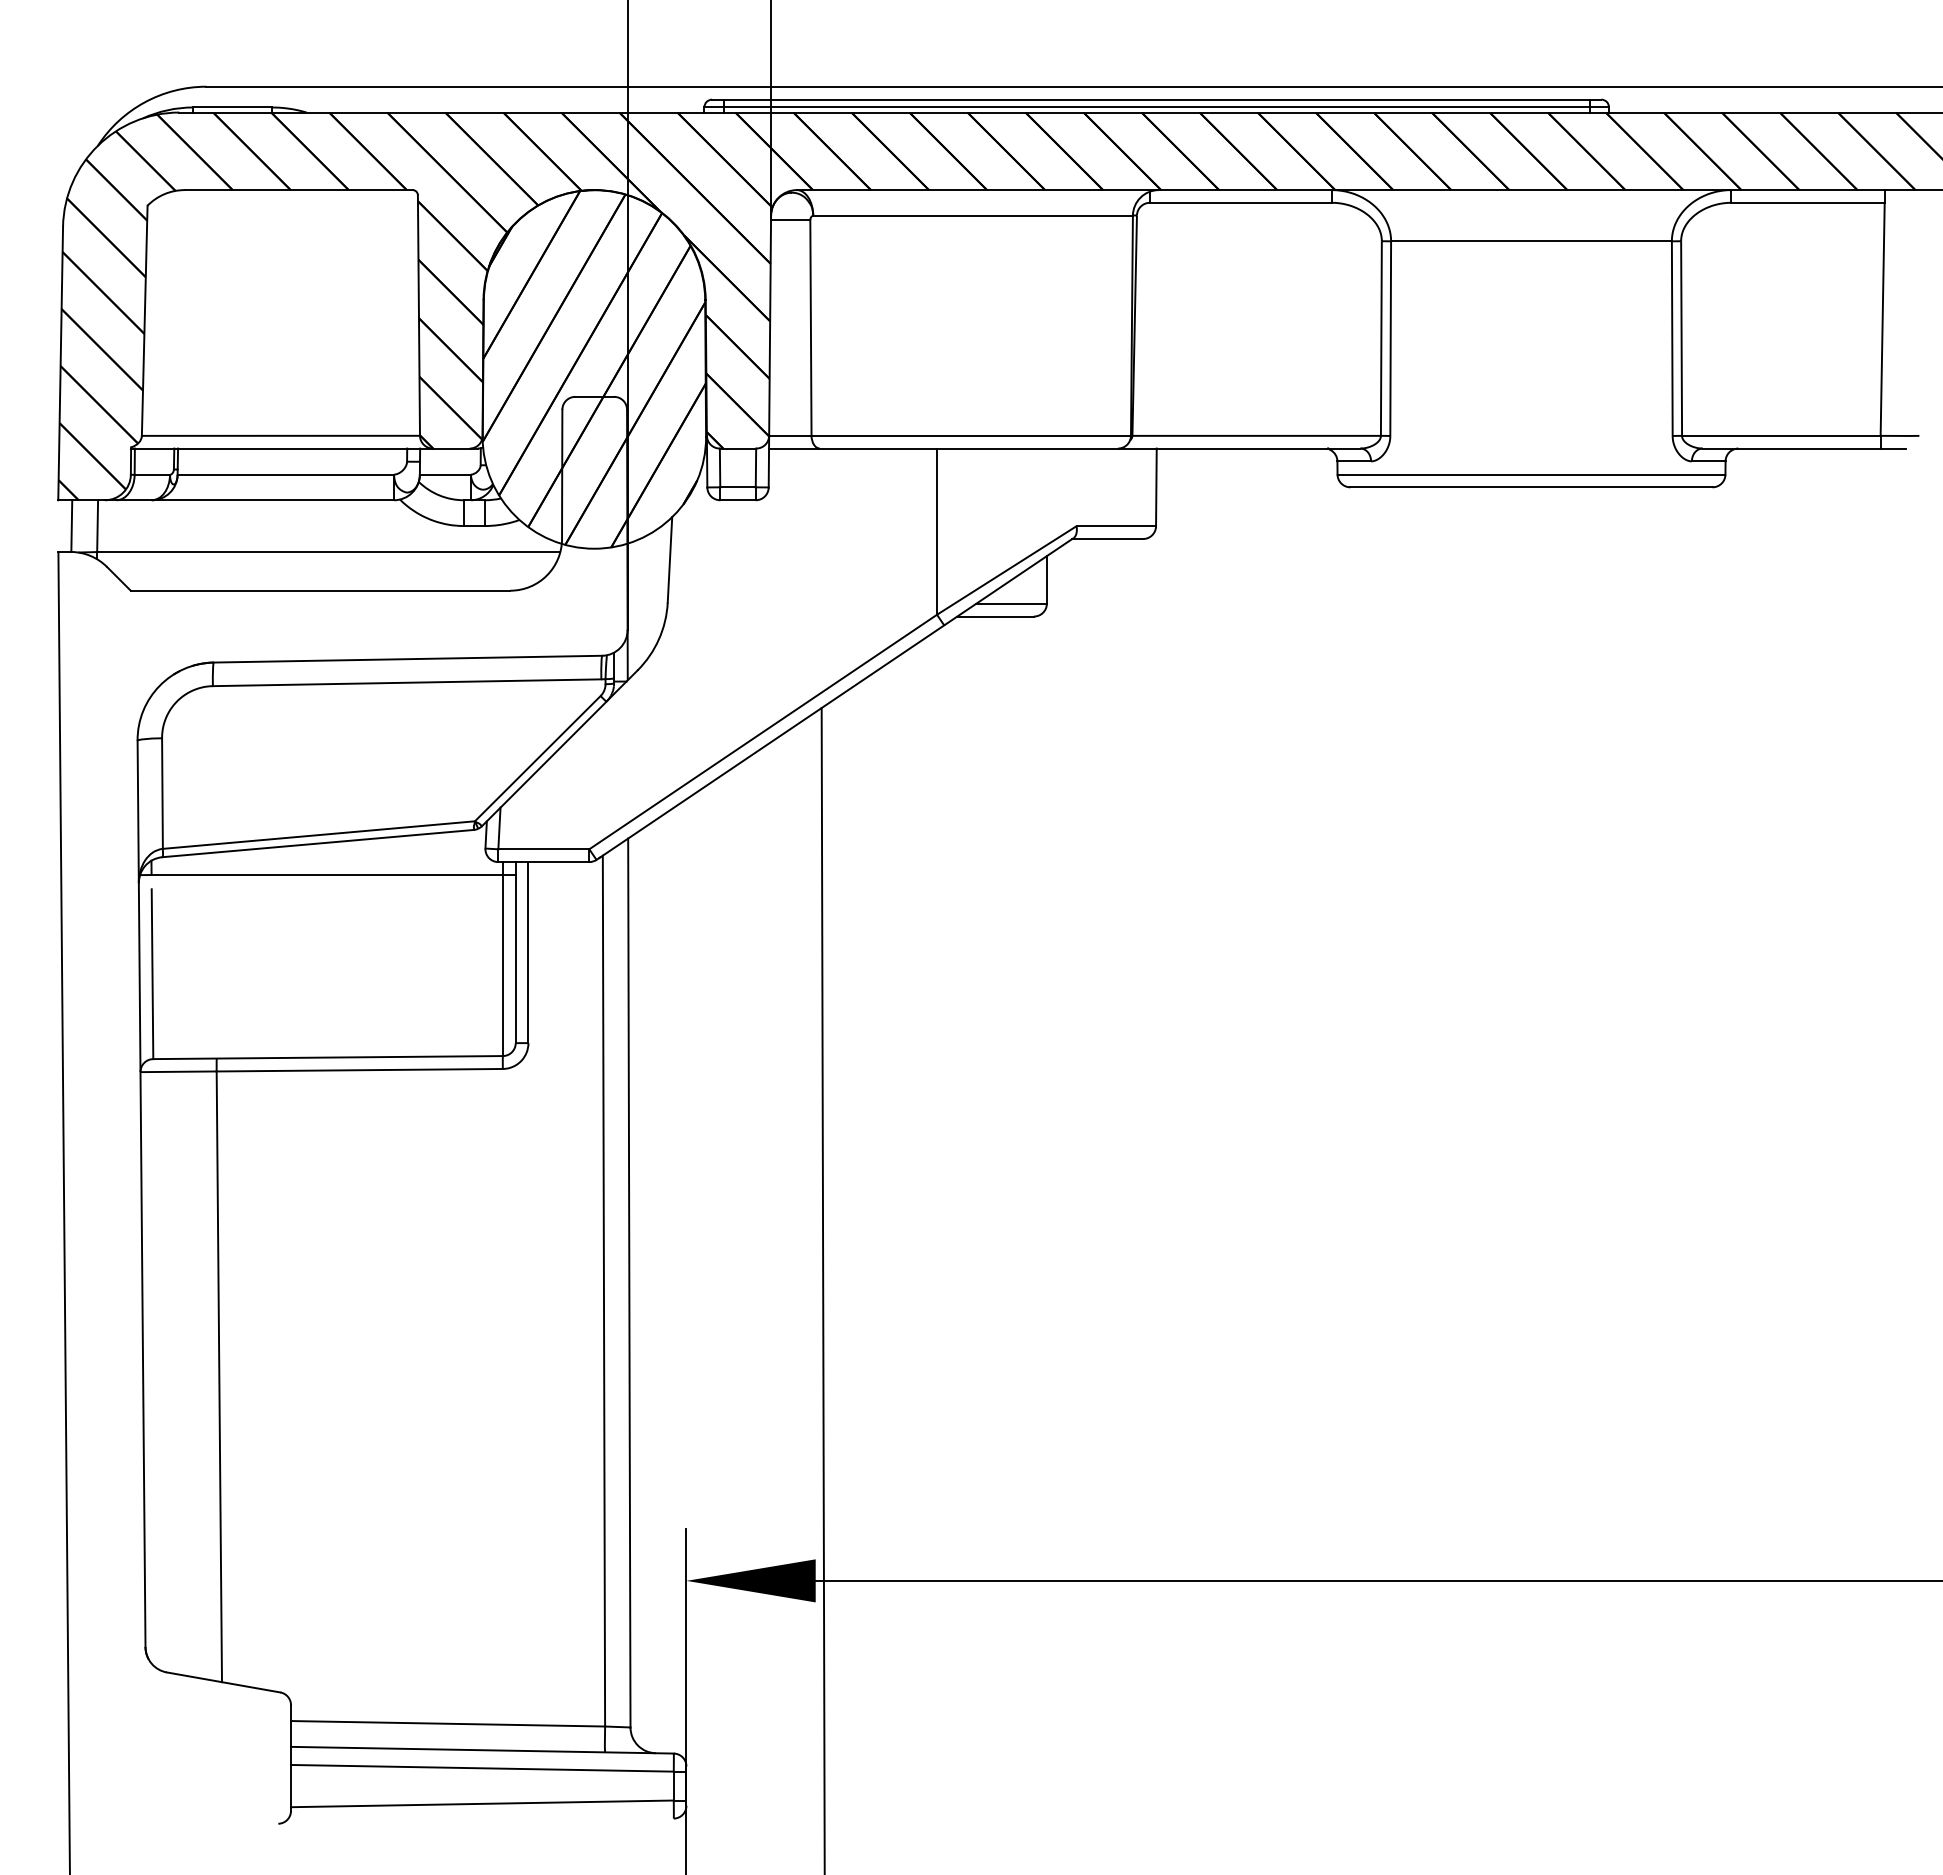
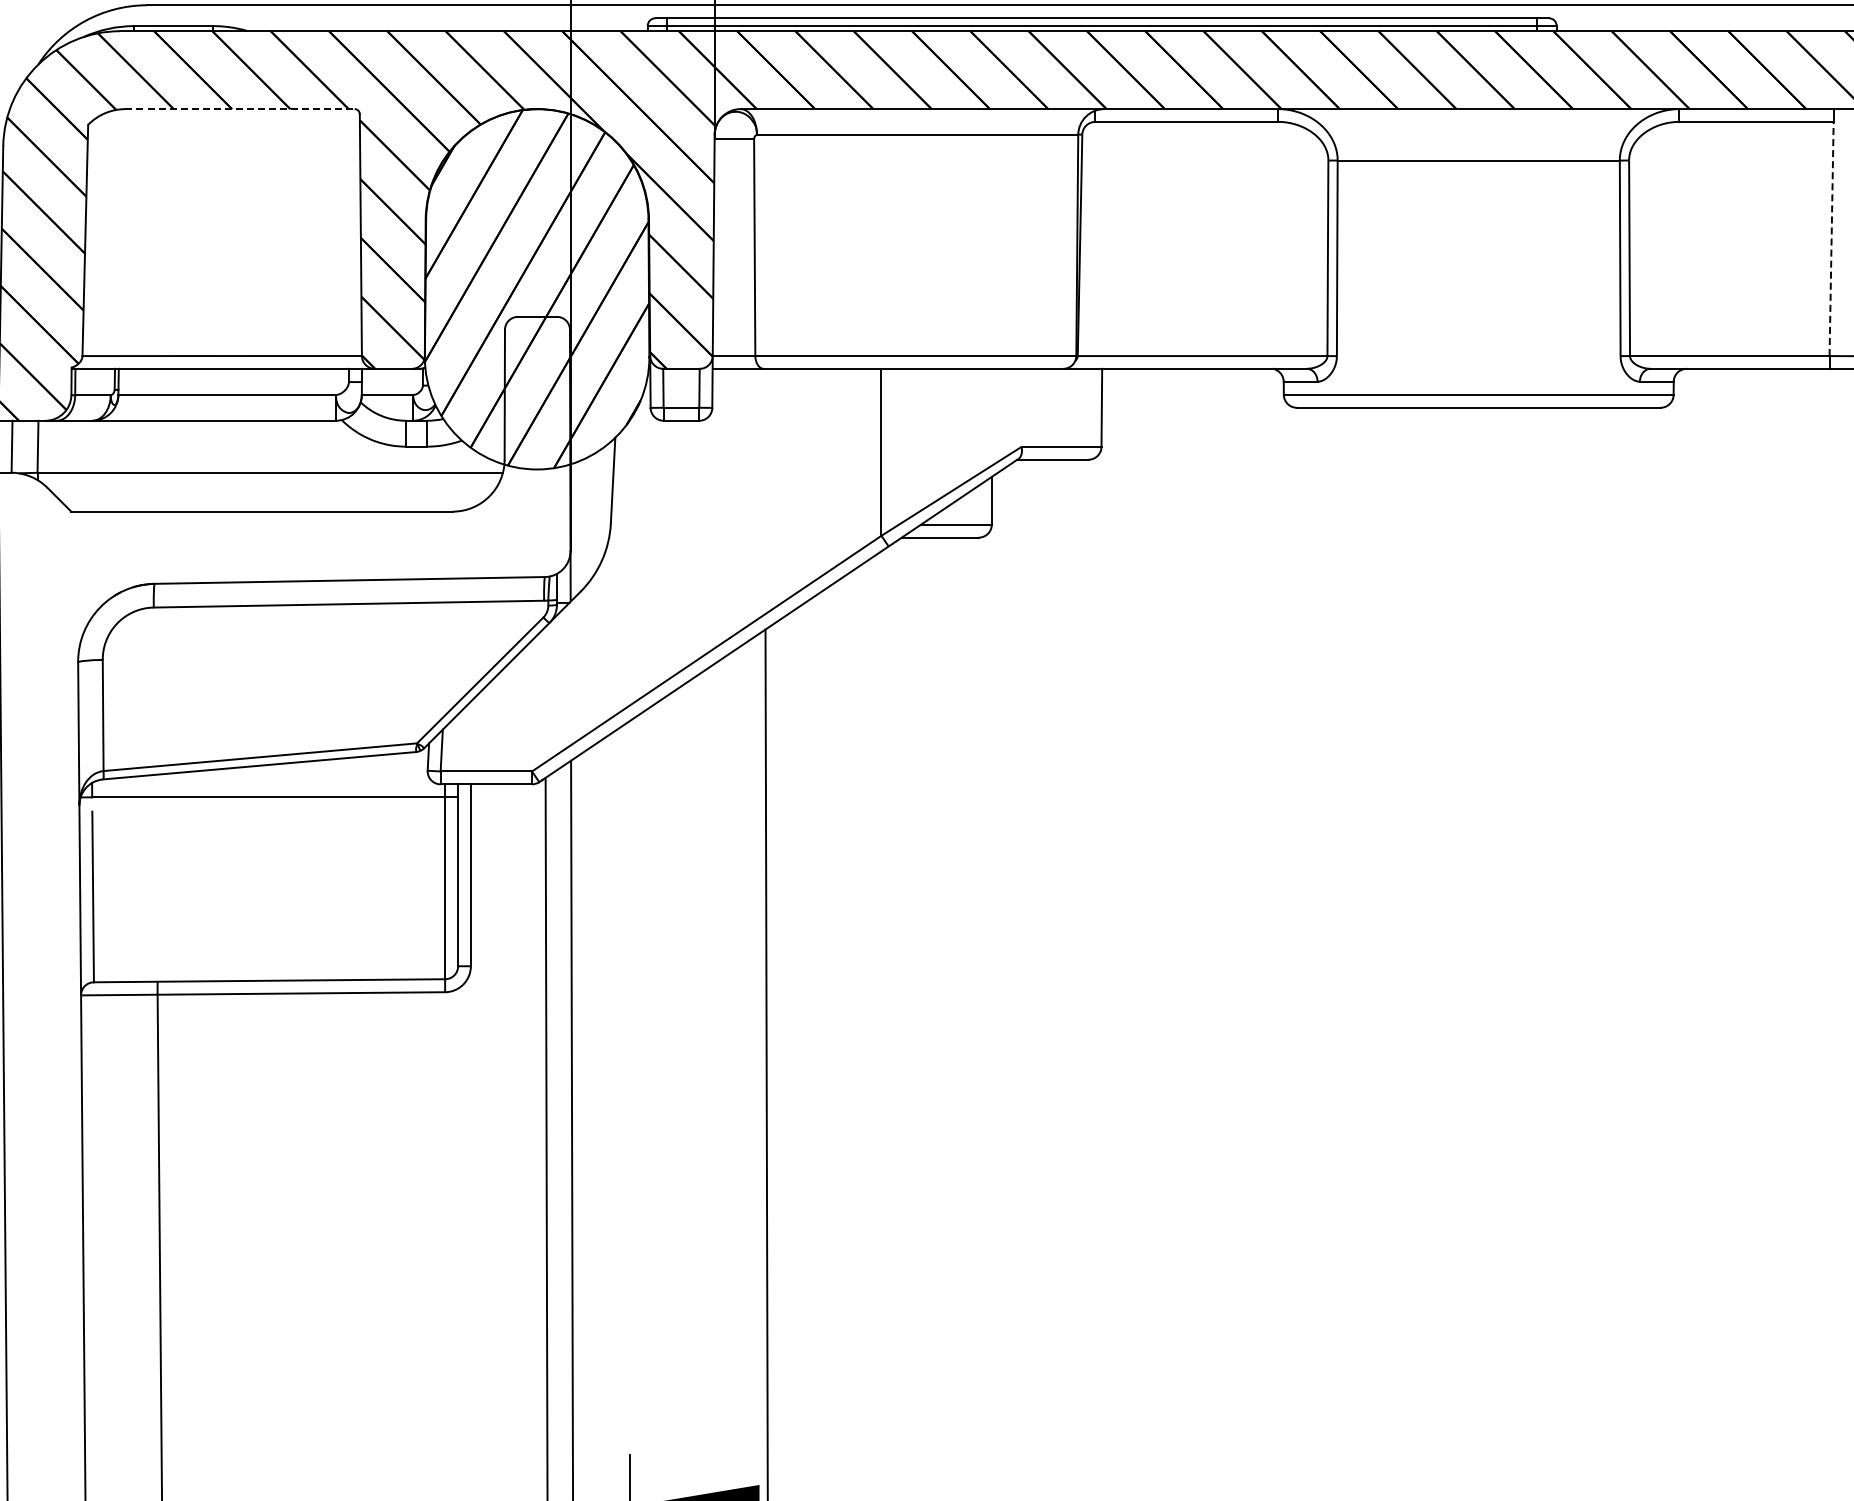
line: (299, 190) -> (240, 109), solid -> dashed
line: (1882, 319) -> (1831, 239), solid -> dashed

